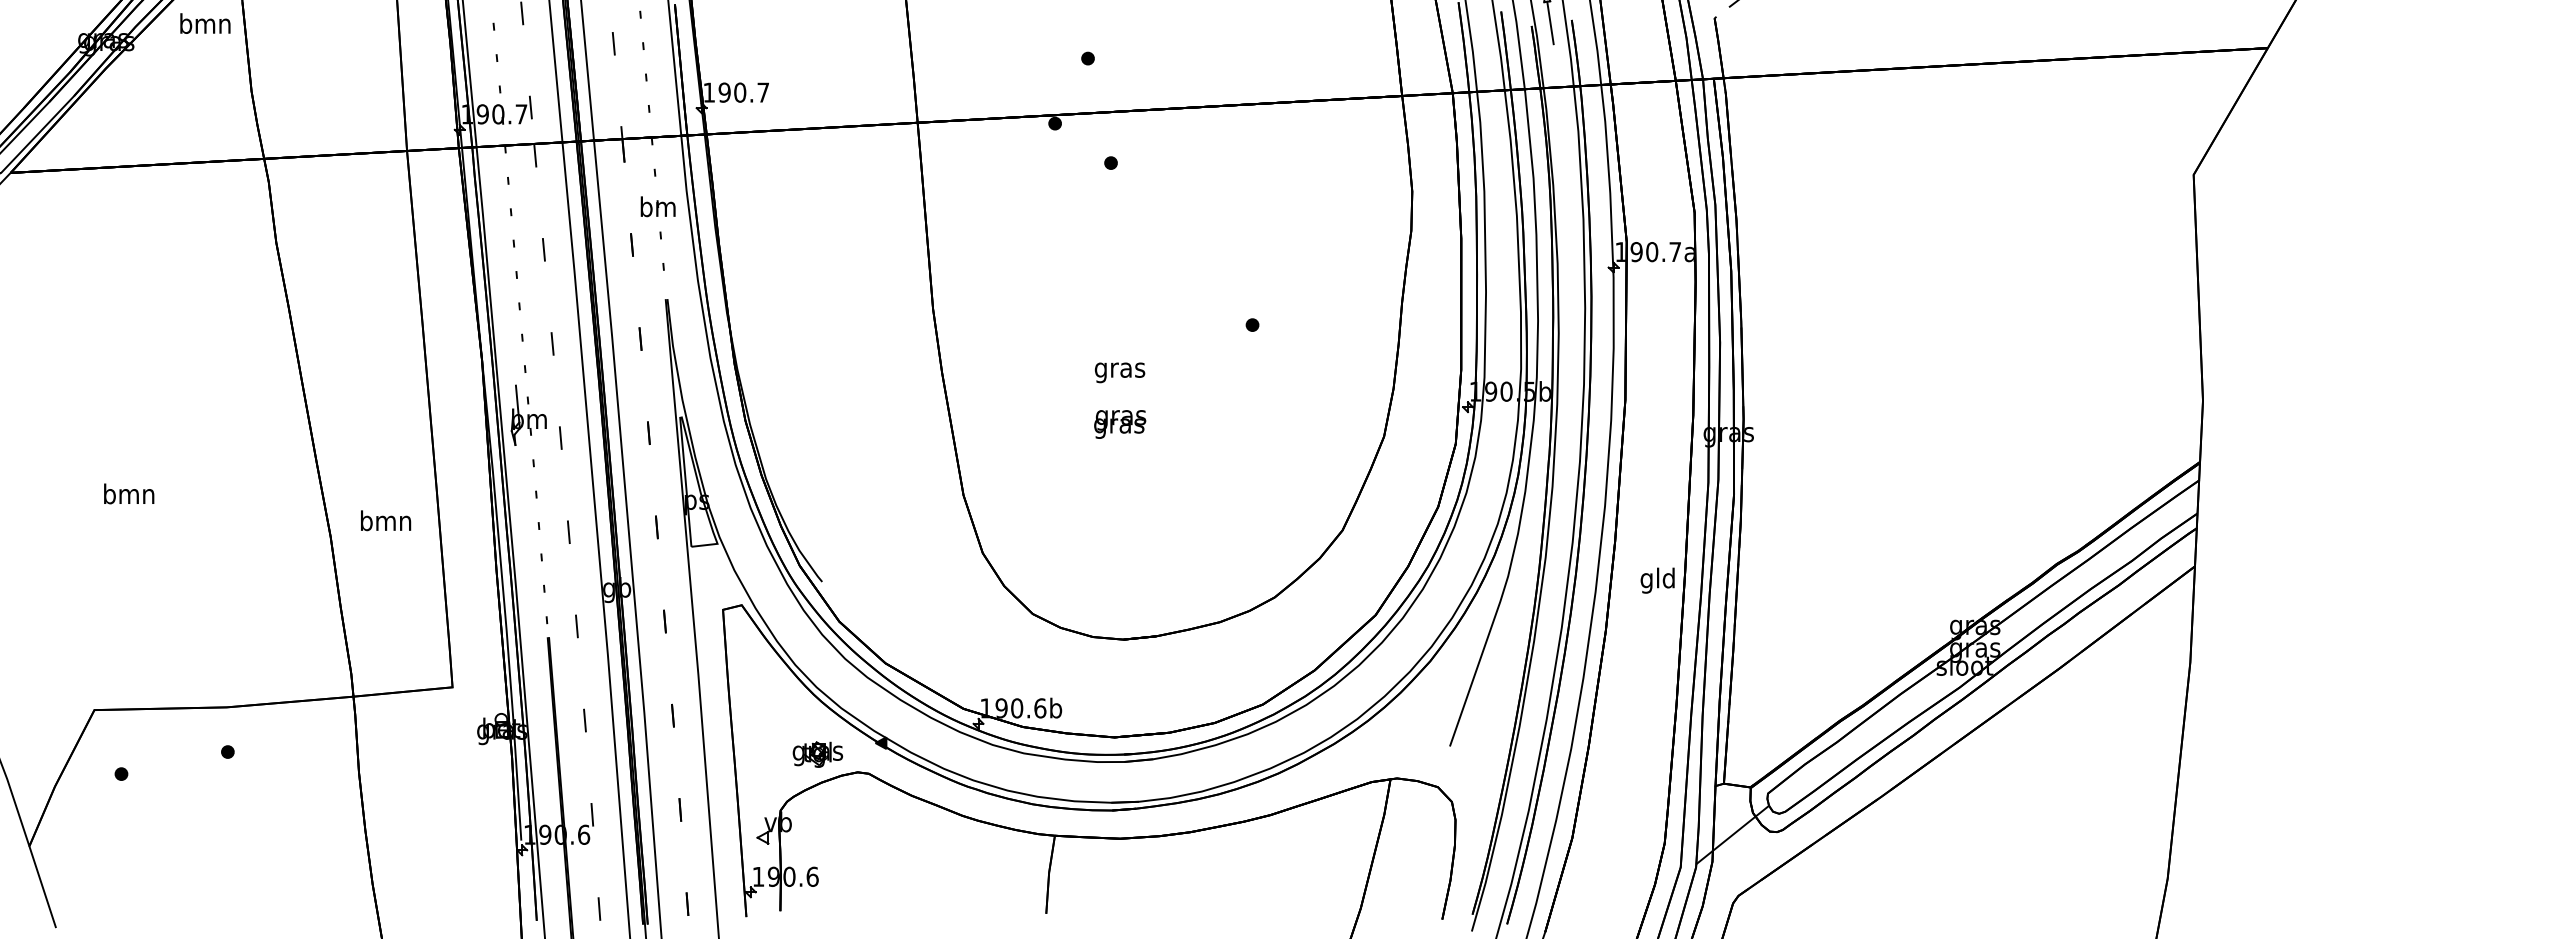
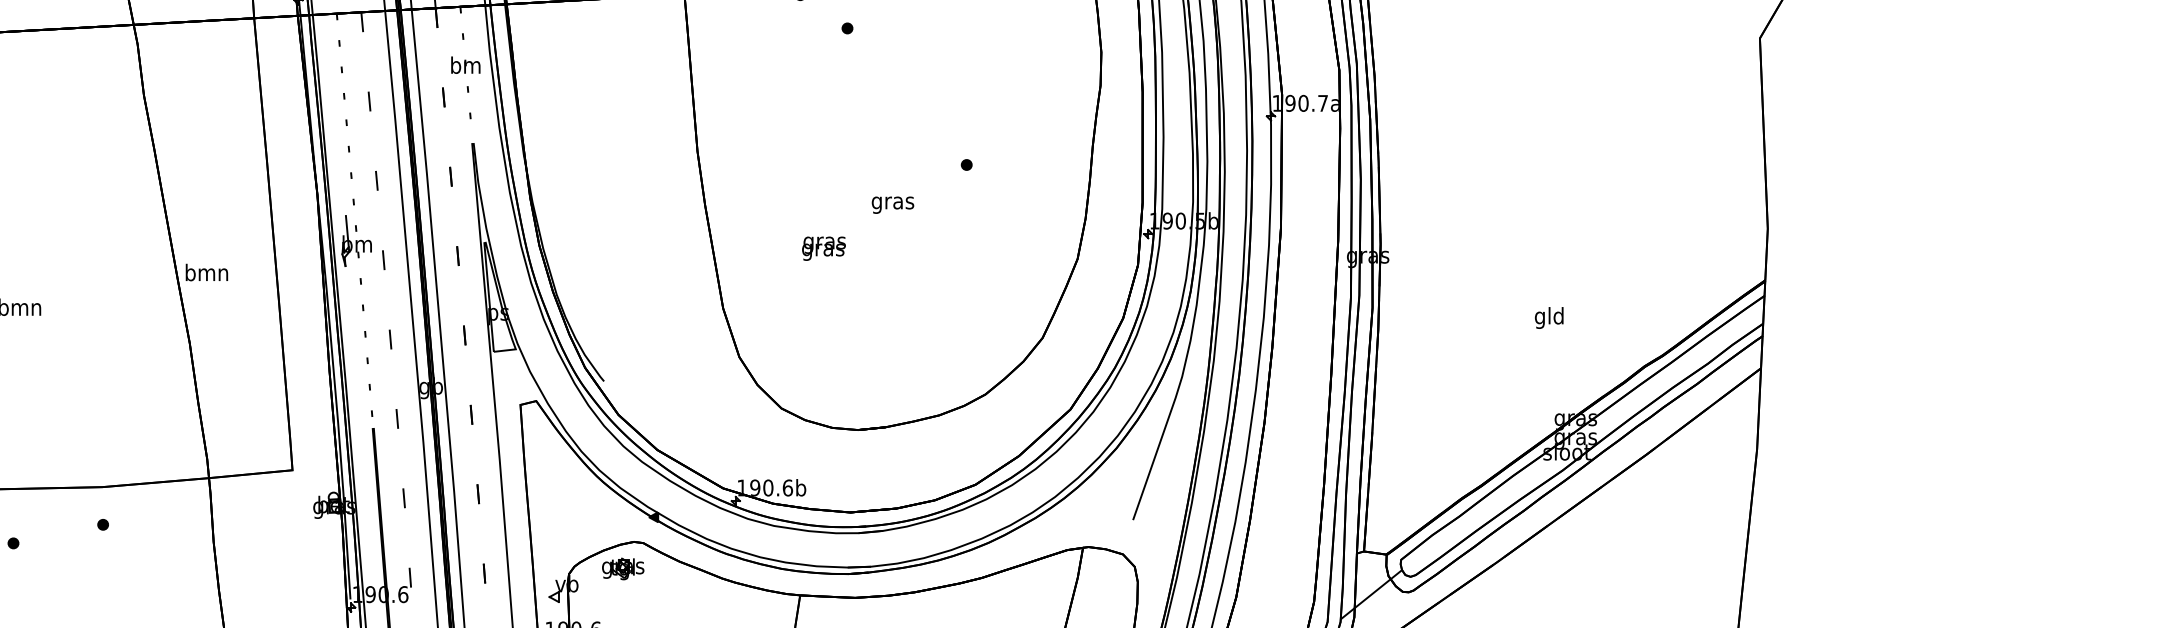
text: (1119, 372) -> (892, 204), moved
text: (1120, 424) -> (824, 248), moved
text: (386, 520) -> (207, 272), moved
text: (1657, 580) -> (1549, 317), moved
part: (817, 754) -> (622, 569), moved

